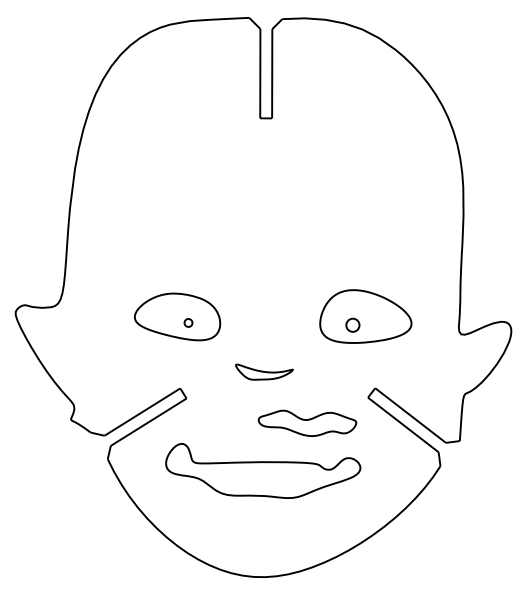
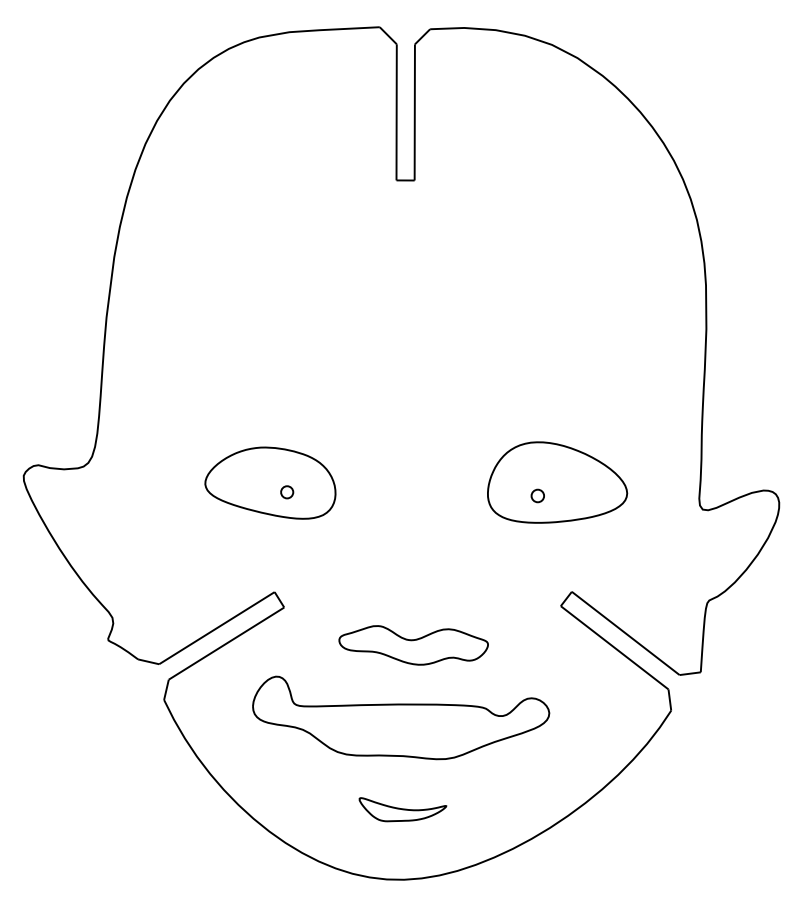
part: (352, 325) -> (537, 496), size x0.62
part: (264, 371) -> (403, 808), moved
part: (307, 422) -> (413, 644), moved

